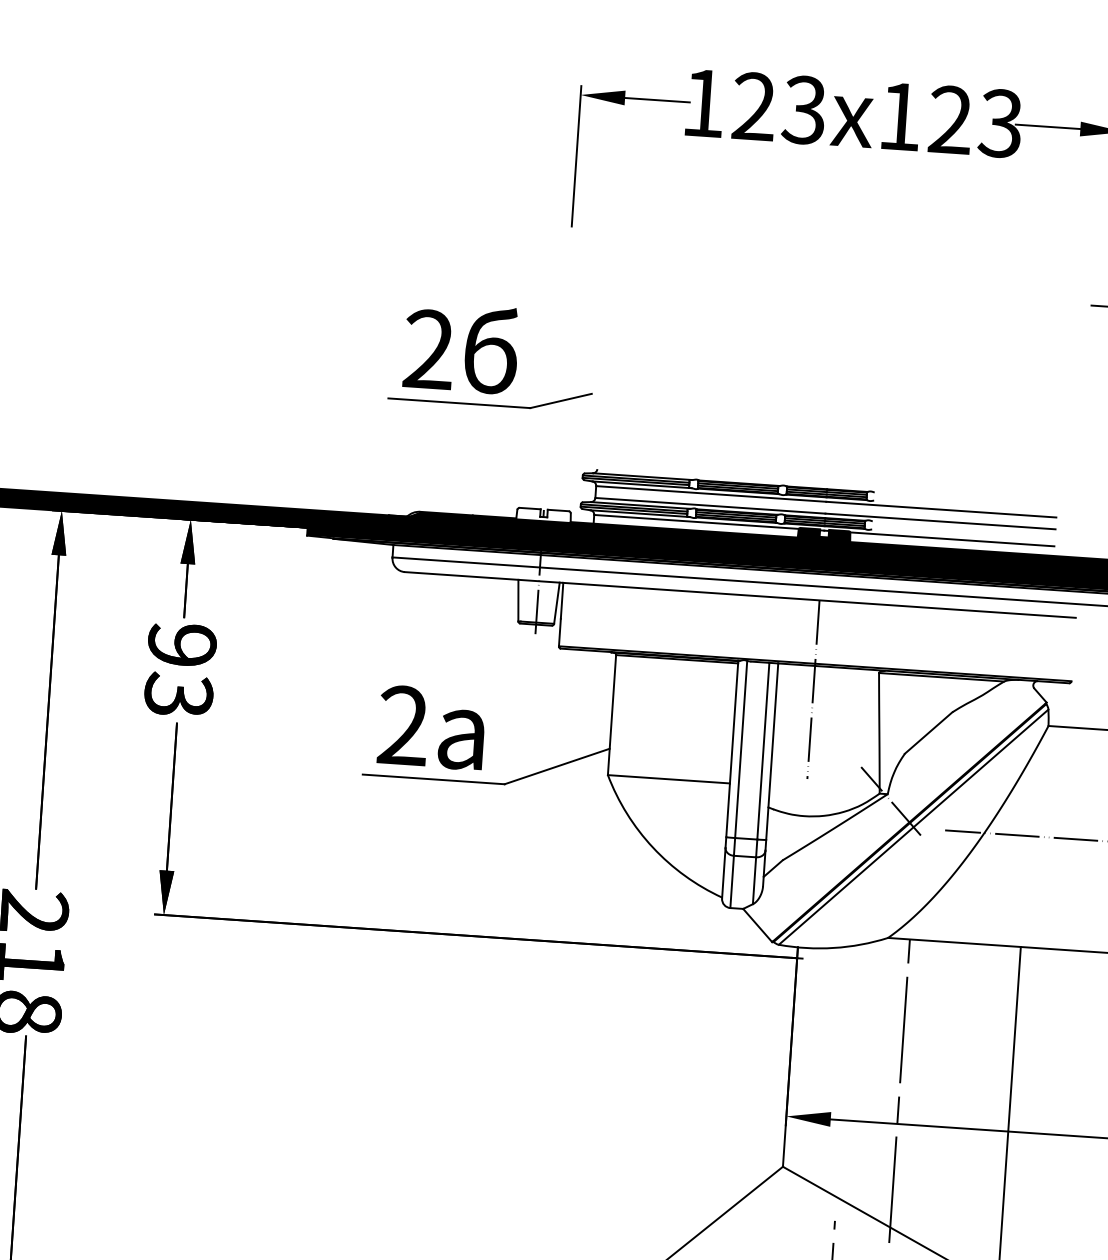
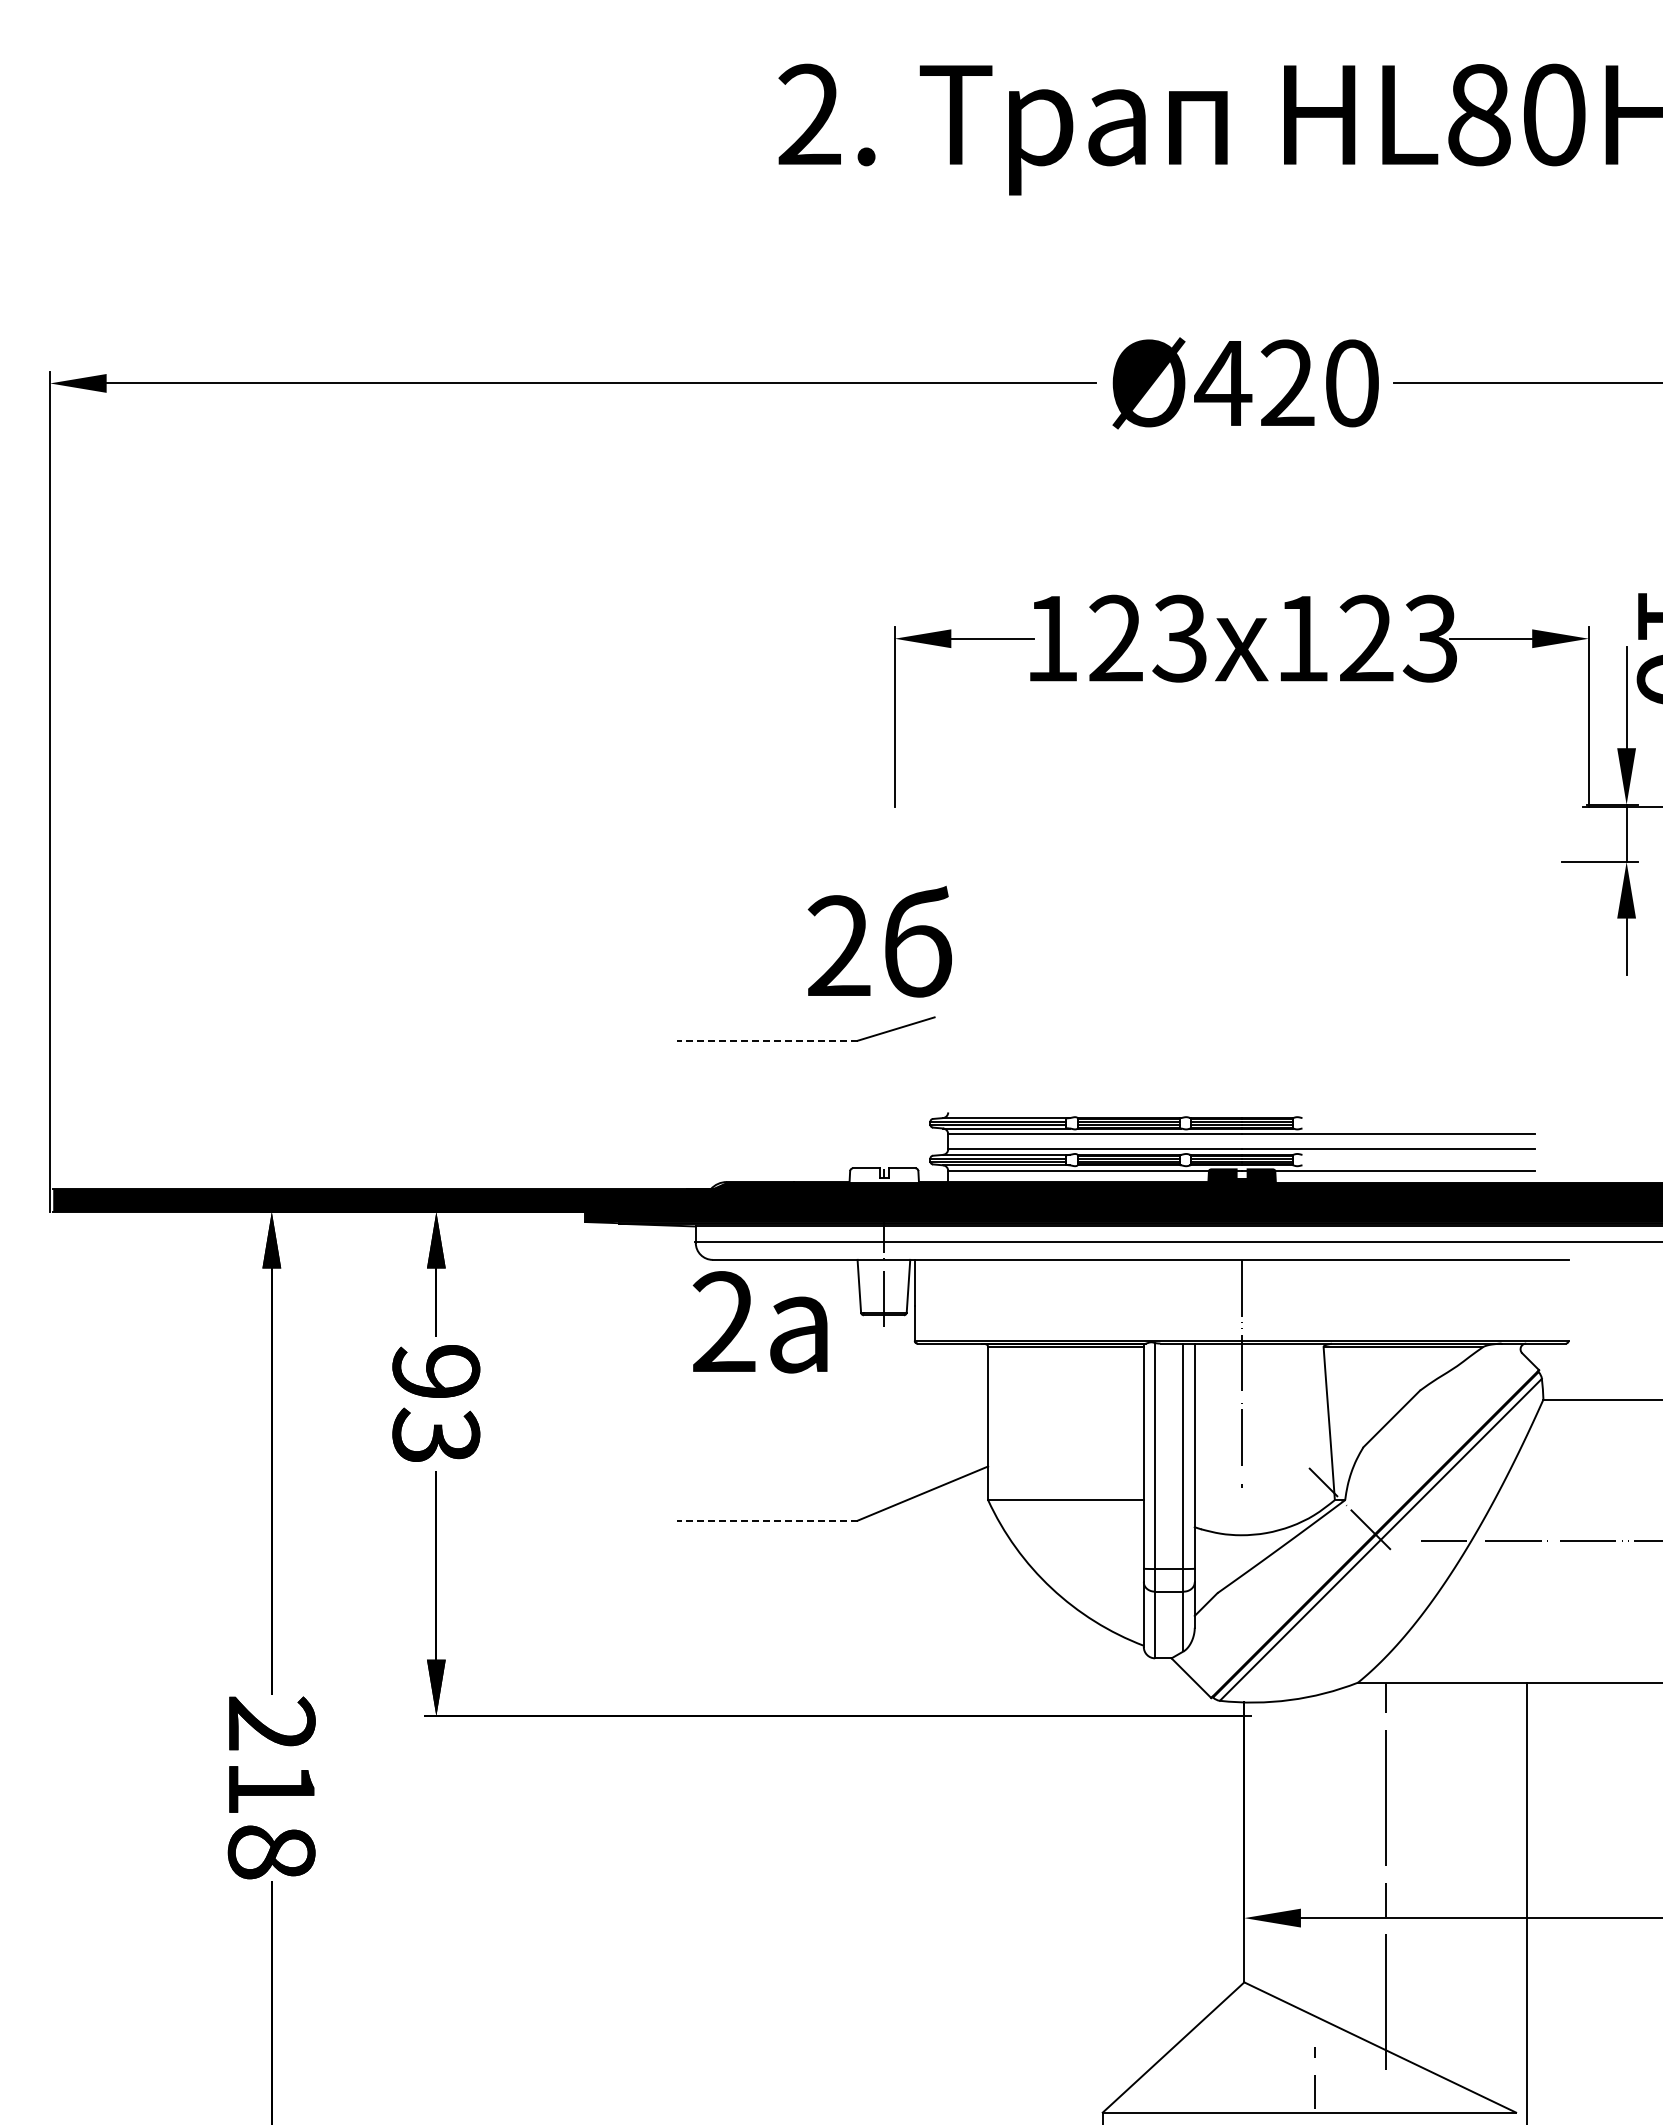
text: (460, 348) -> (879, 941), moved
line: (459, 403) -> (767, 1040), solid -> dashed
text: (431, 727) -> (759, 1322), moved
line: (433, 779) -> (767, 1520), solid -> dashed

